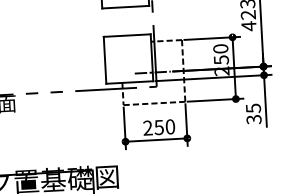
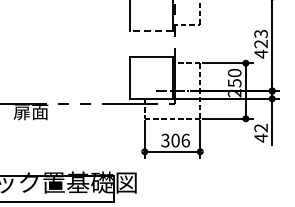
line: (124, 7) -> (150, 31), solid -> dashed
text: (253, 114) -> (260, 133), 35 -> 42
text: (159, 127) -> (175, 140), 250 -> 306

